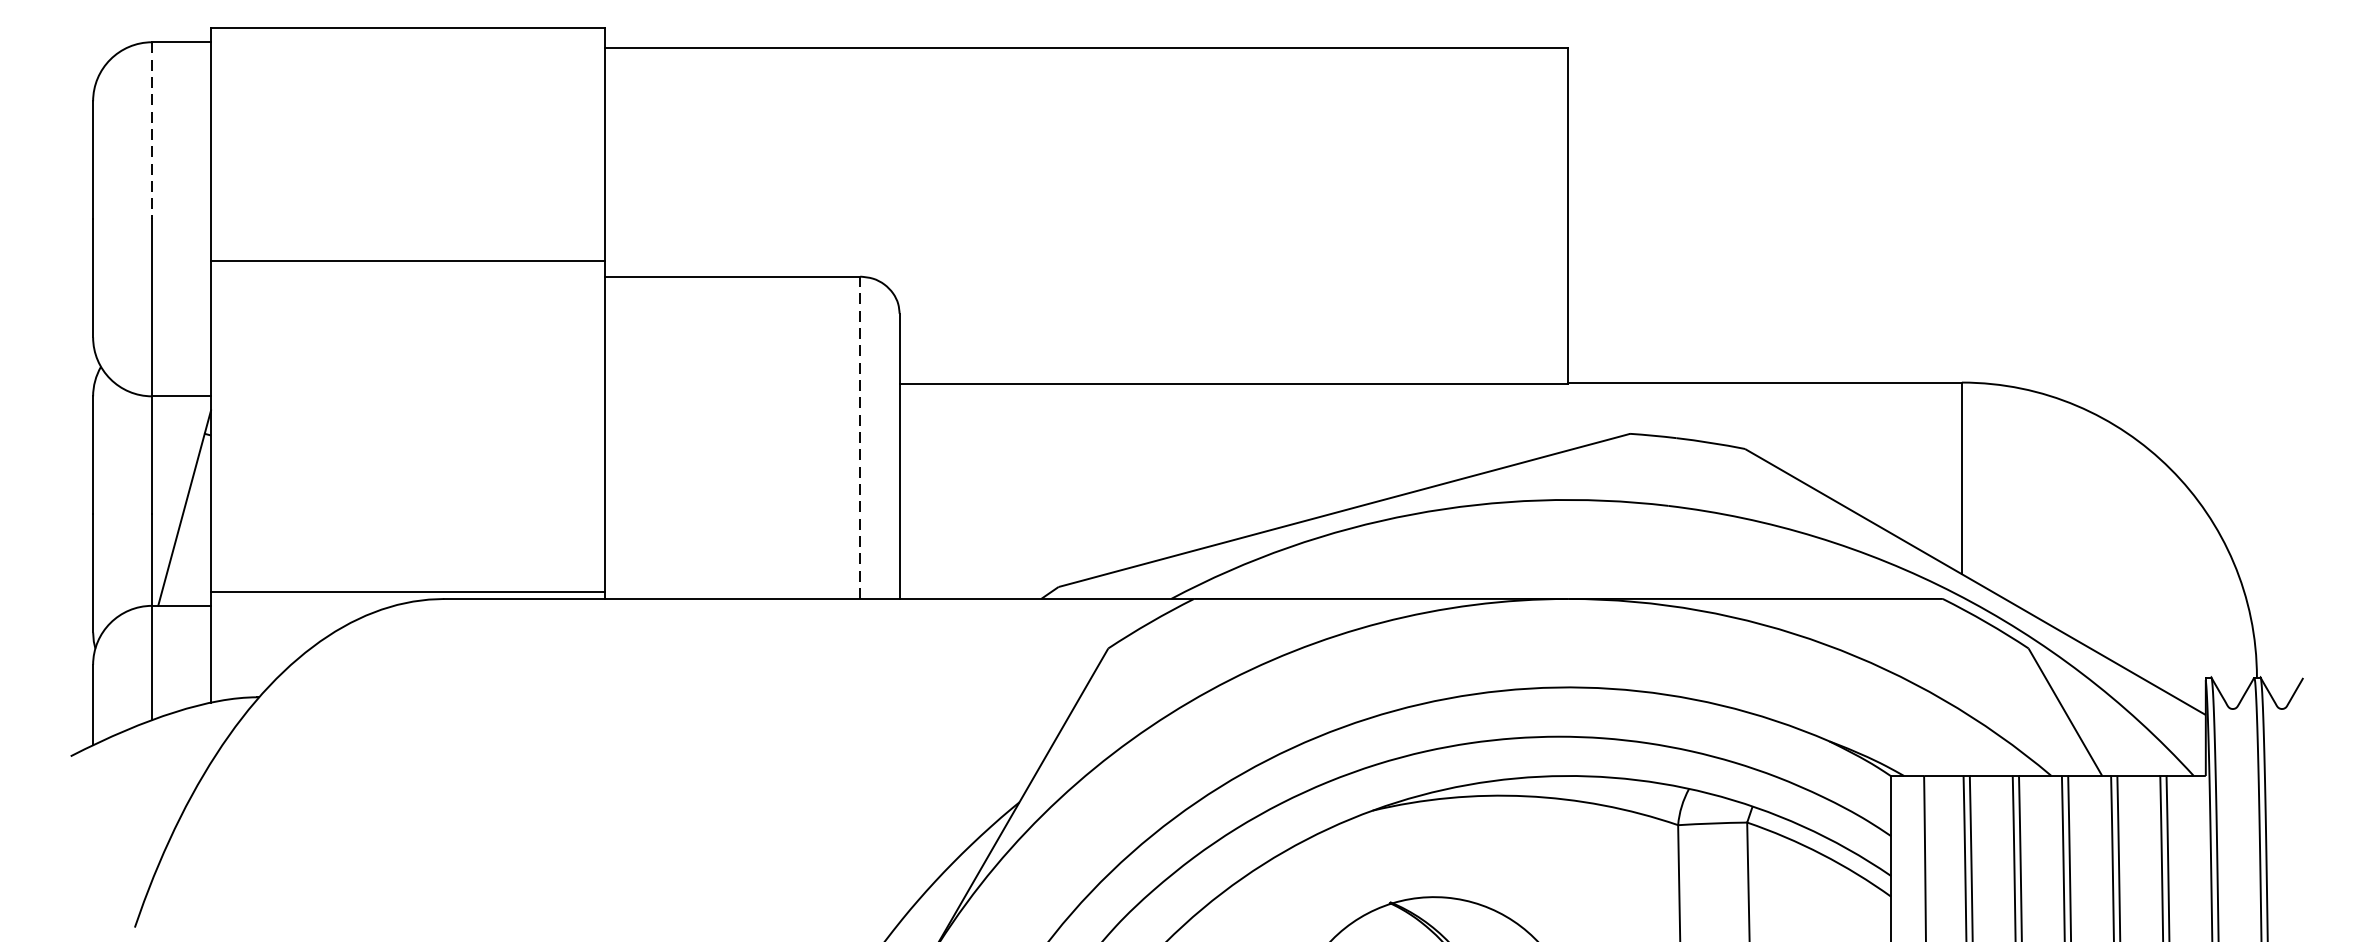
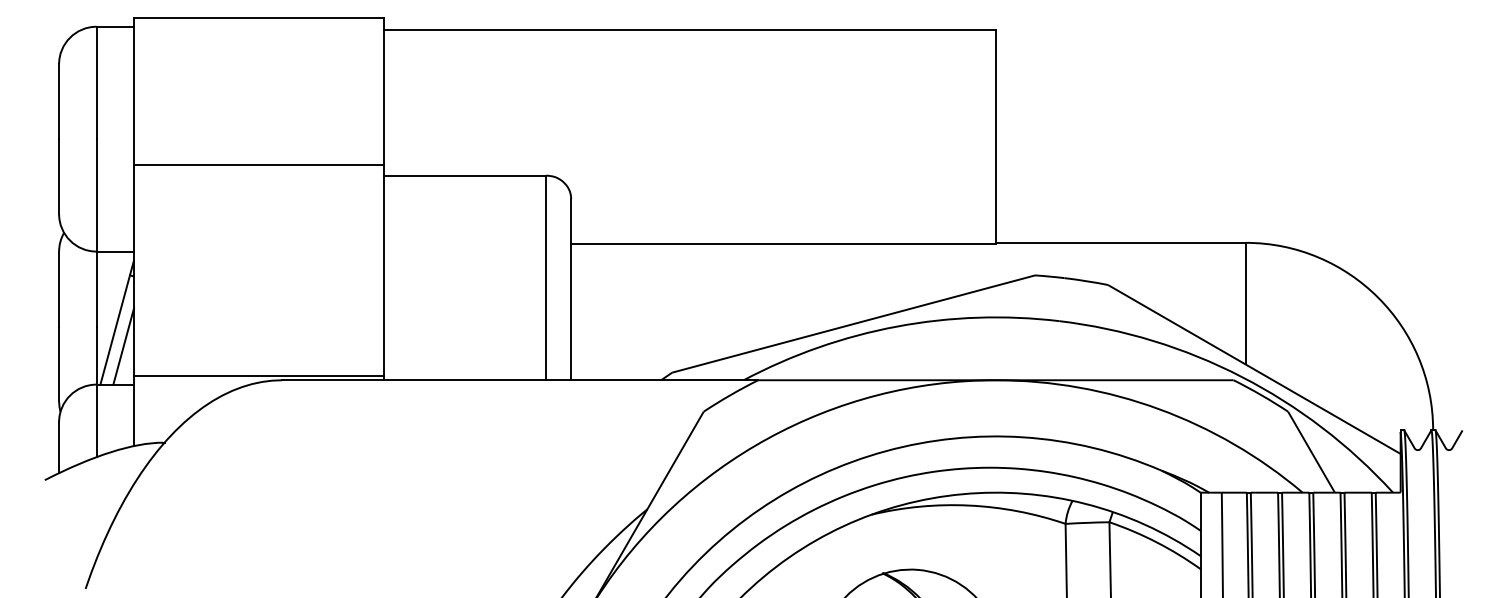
line: (152, 131) -> (96, 83), dashed -> solid
line: (860, 437) -> (546, 277), dashed -> solid
line: (194, 545) -> (123, 346), added

